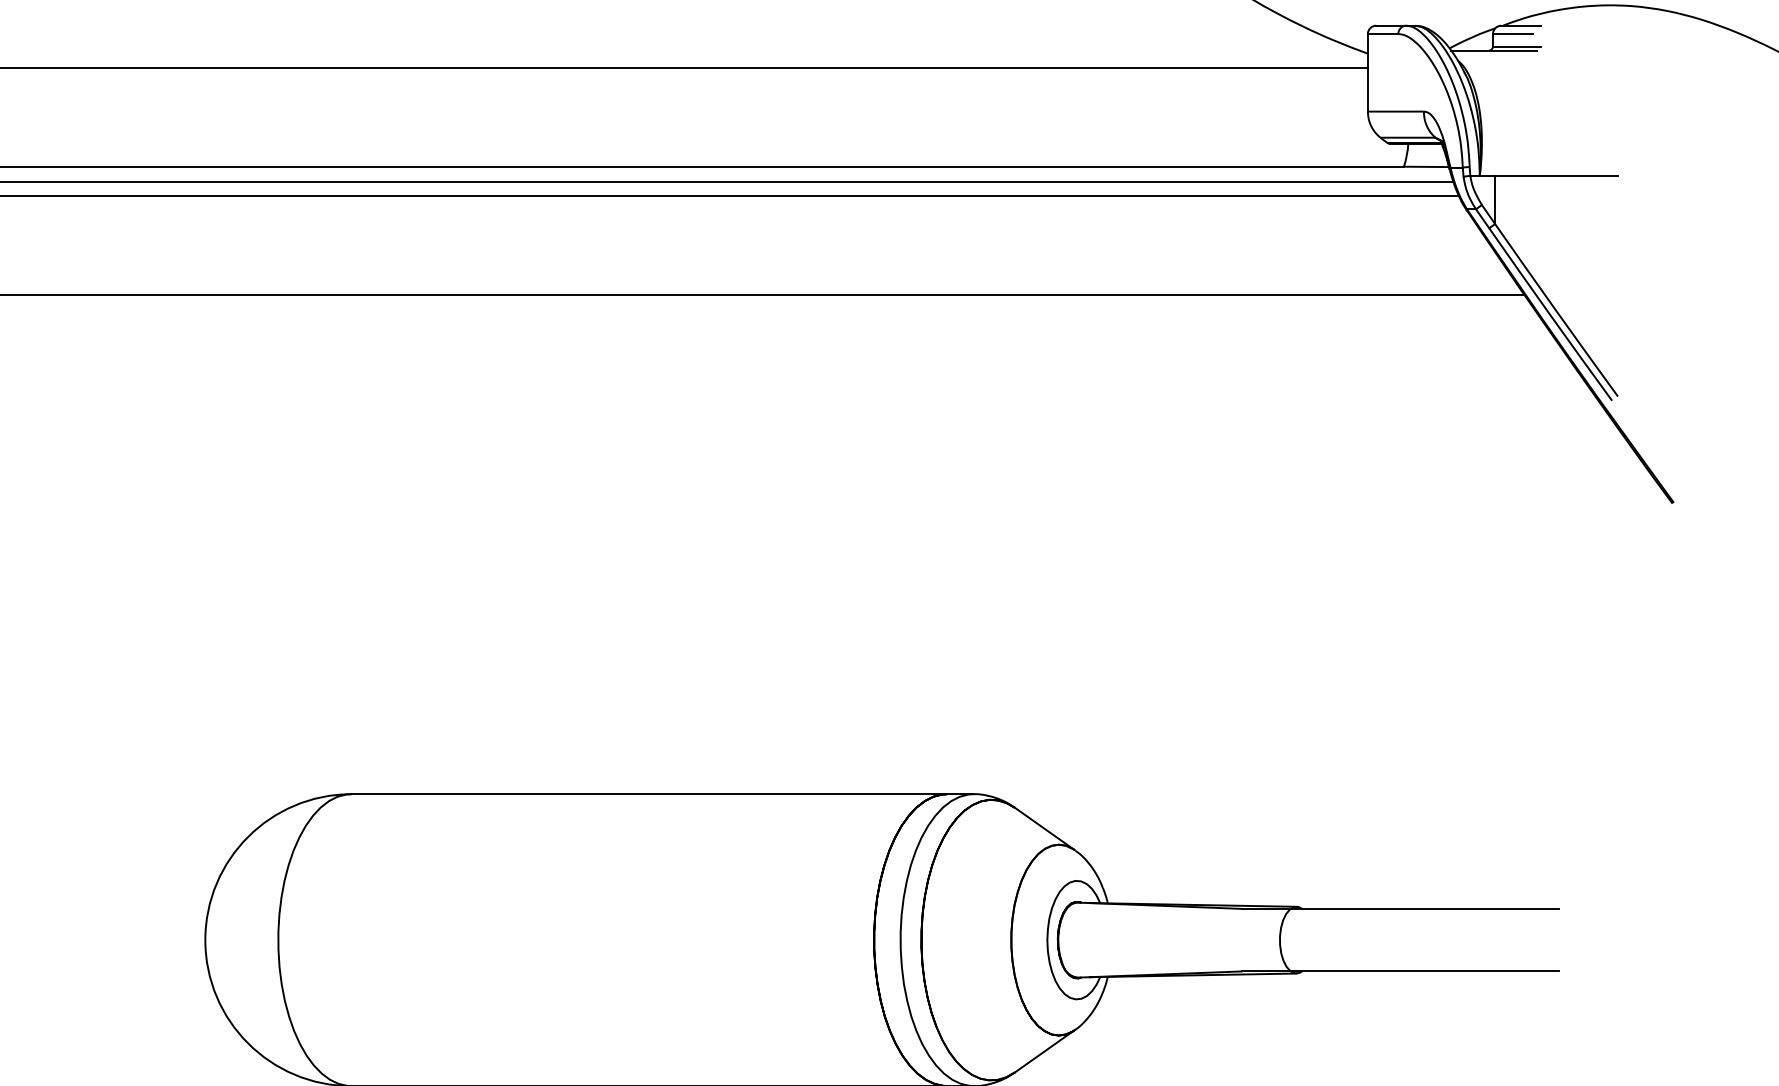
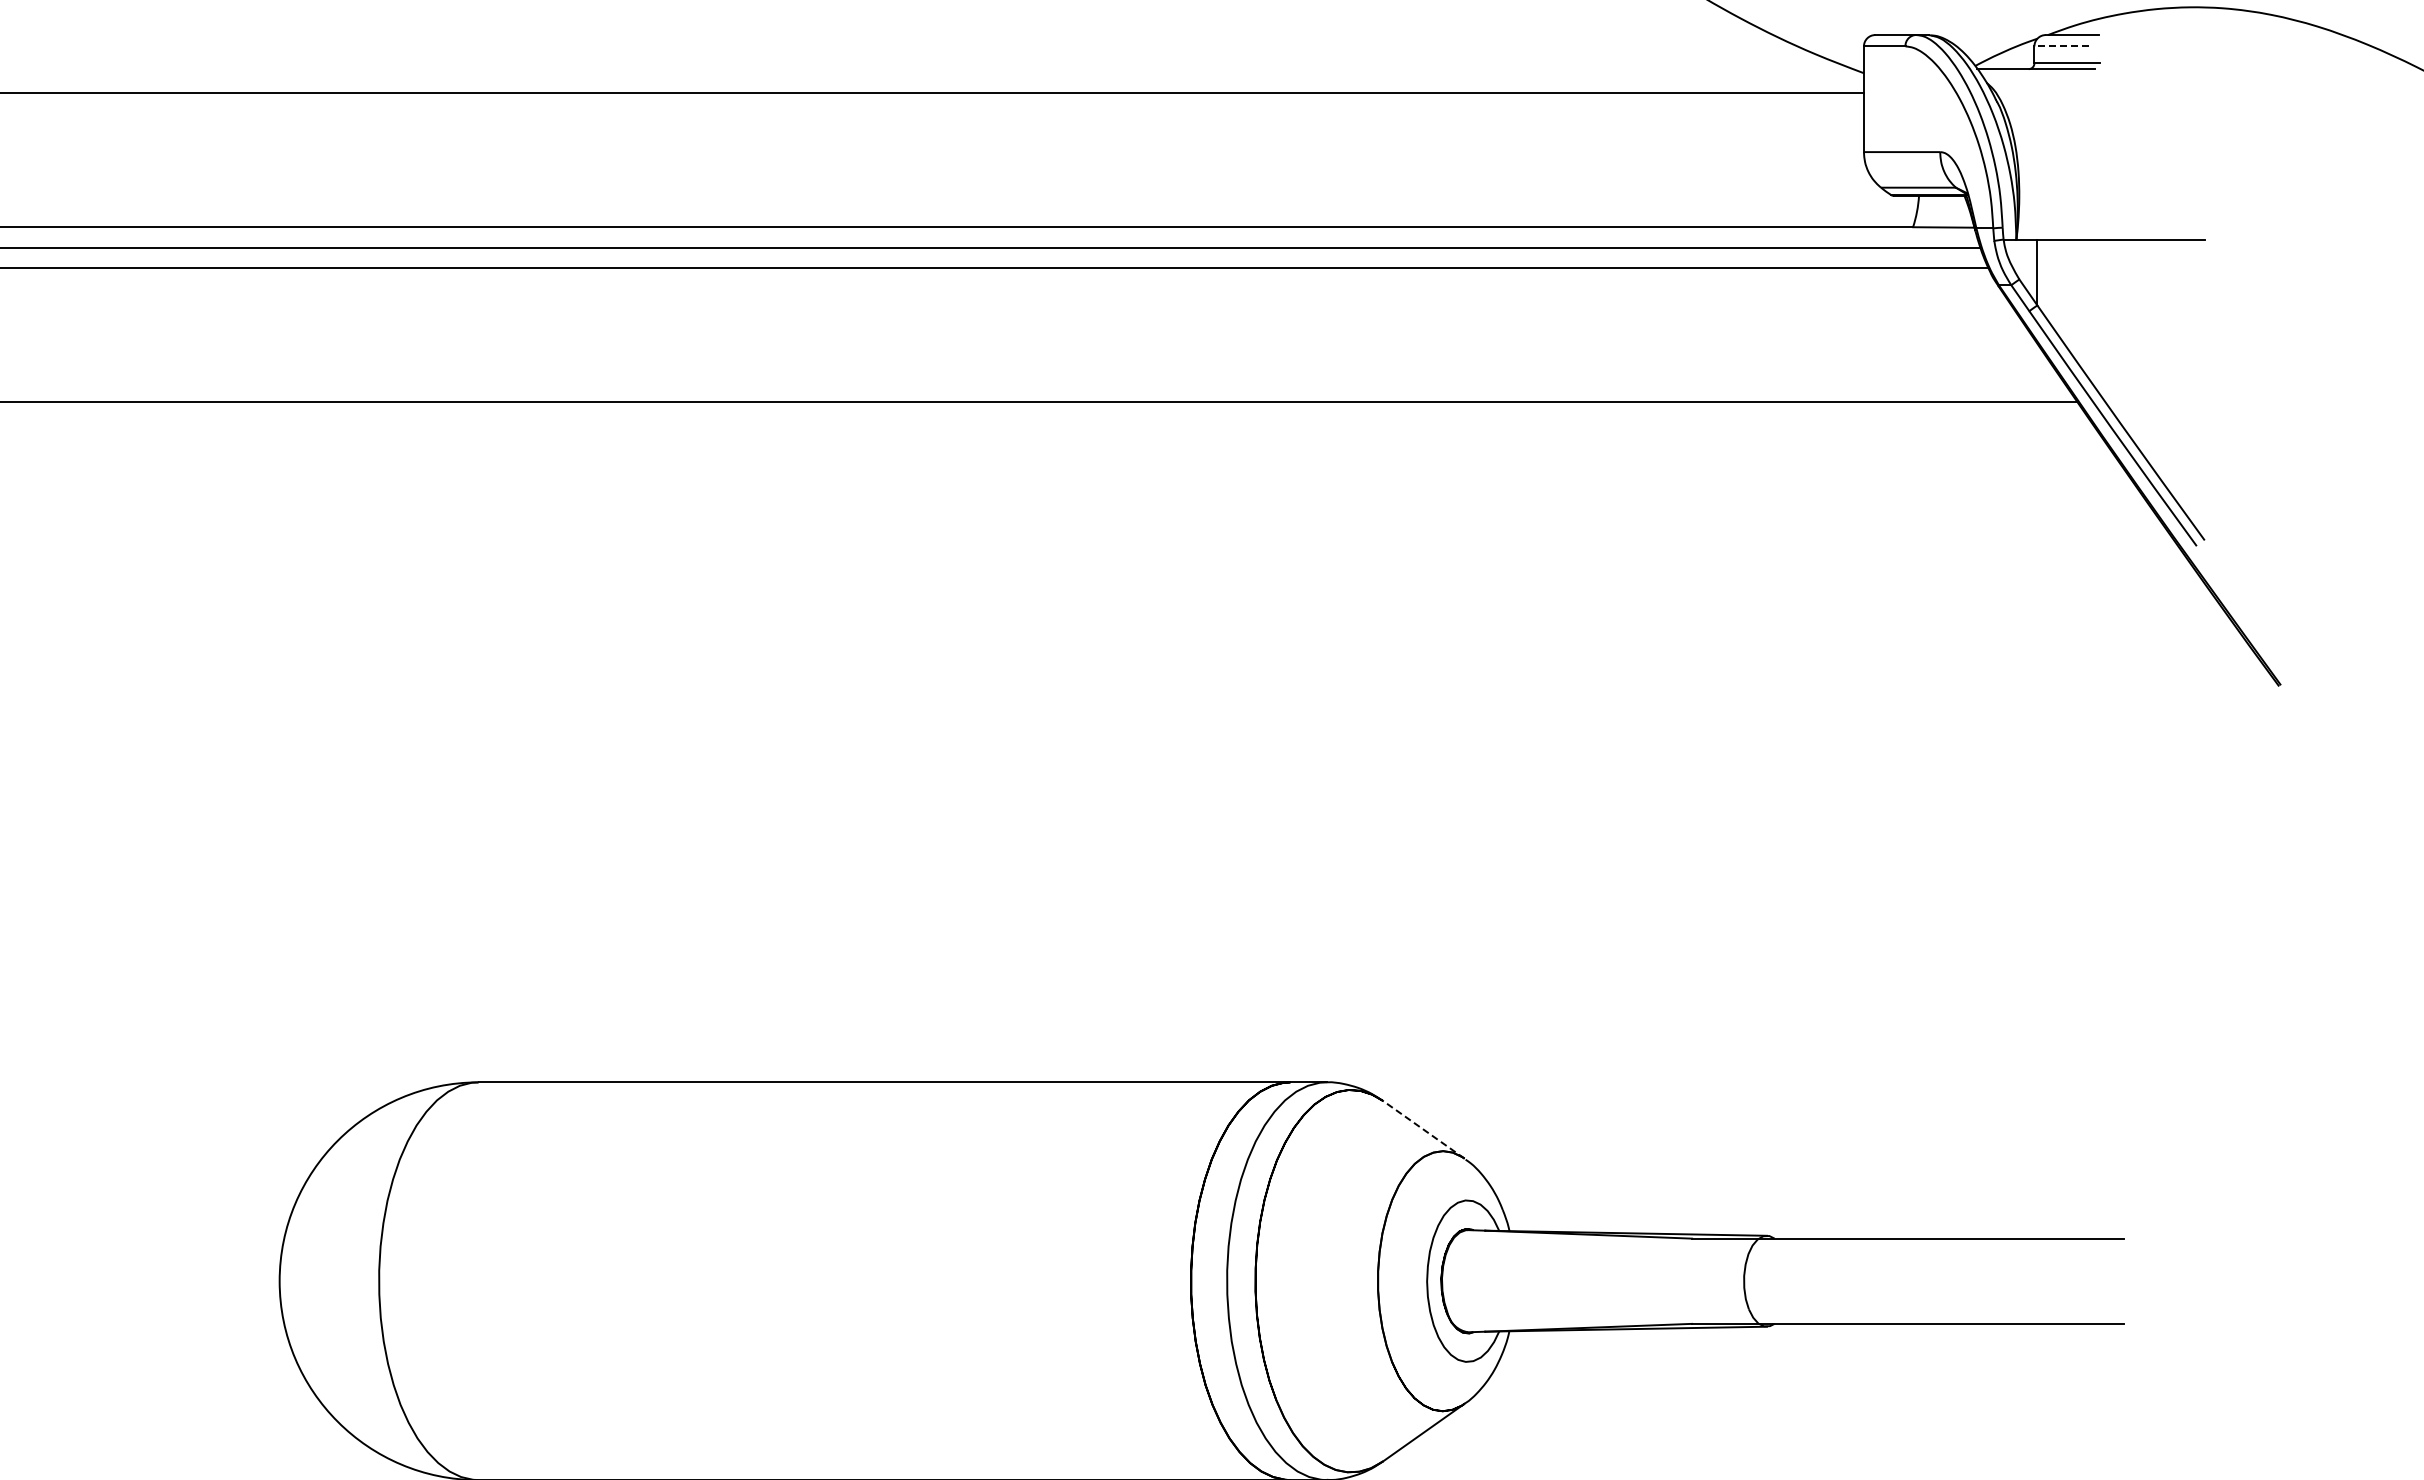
line: (1512, 34) -> (2061, 46), solid -> dashed
line: (1044, 828) -> (1423, 1129), solid -> dashed

